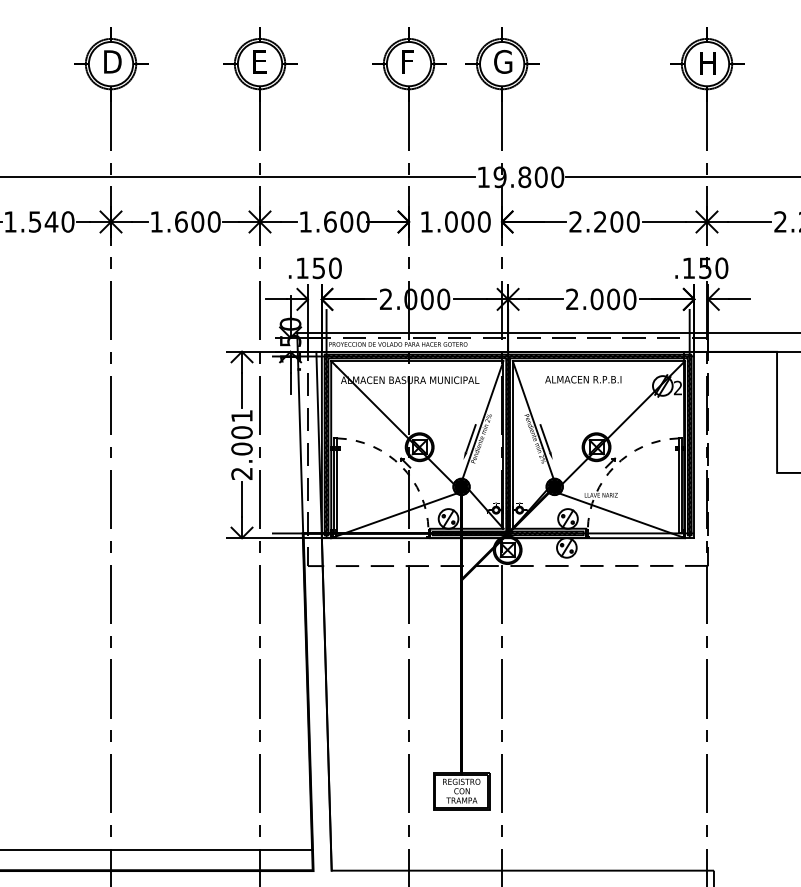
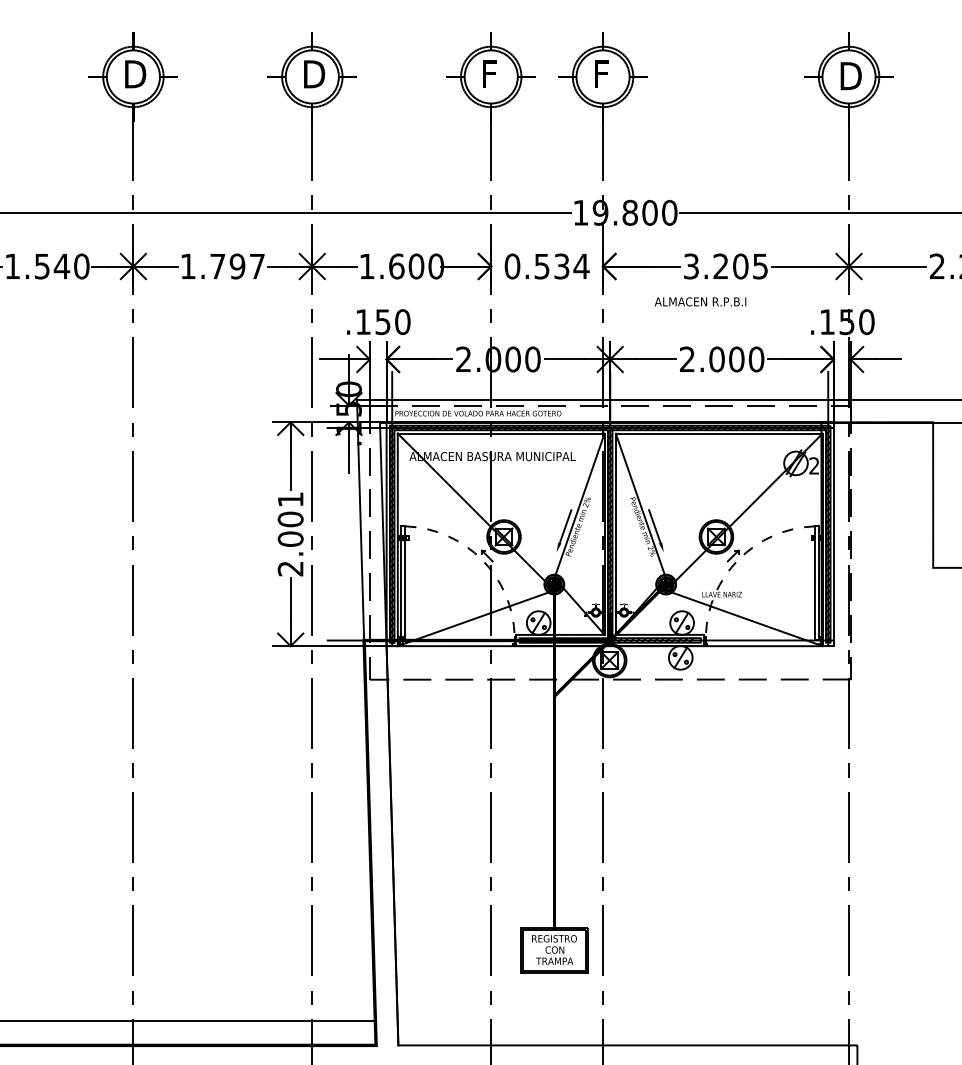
text: (503, 61) -> (604, 73), G -> F
text: (261, 62) -> (314, 74), E -> D
text: (708, 63) -> (850, 76), H -> D
text: (197, 221) -> (237, 266), 1.600 -> 1.797
text: (455, 221) -> (546, 266), 1.000 -> 0.534
text: (604, 221) -> (725, 266), 2.200 -> 3.205
text: (583, 379) -> (700, 301), moved

